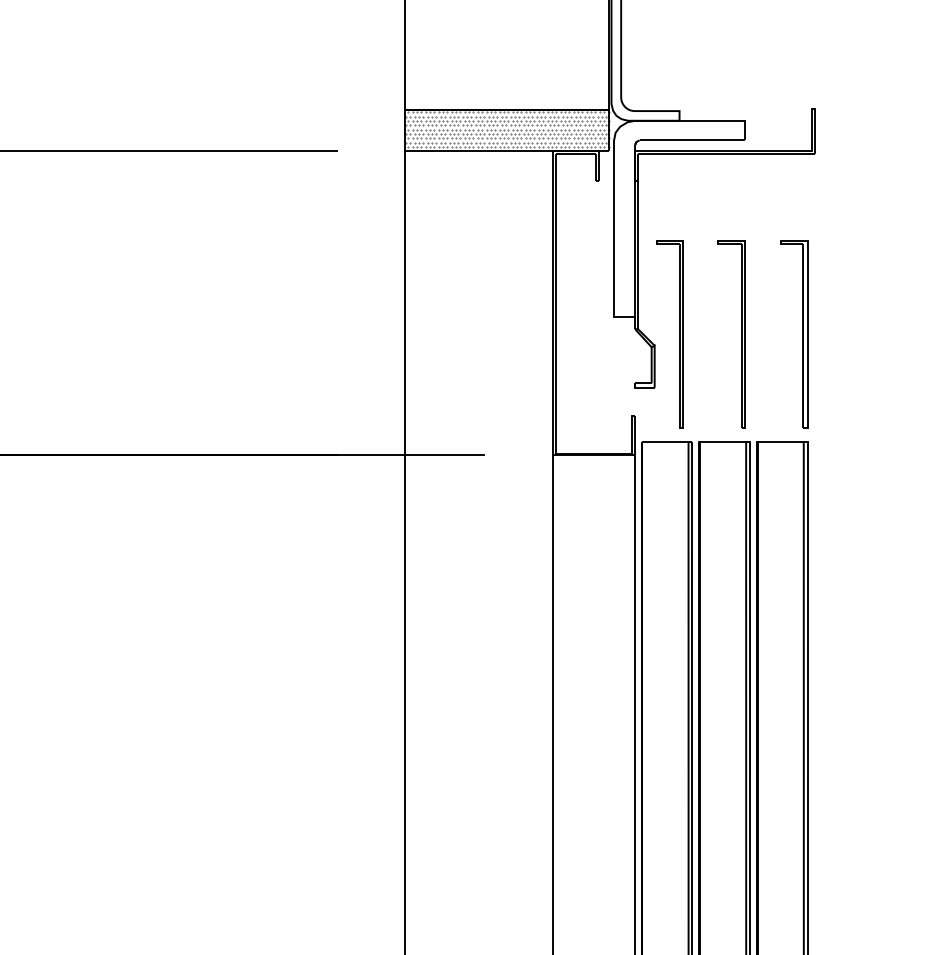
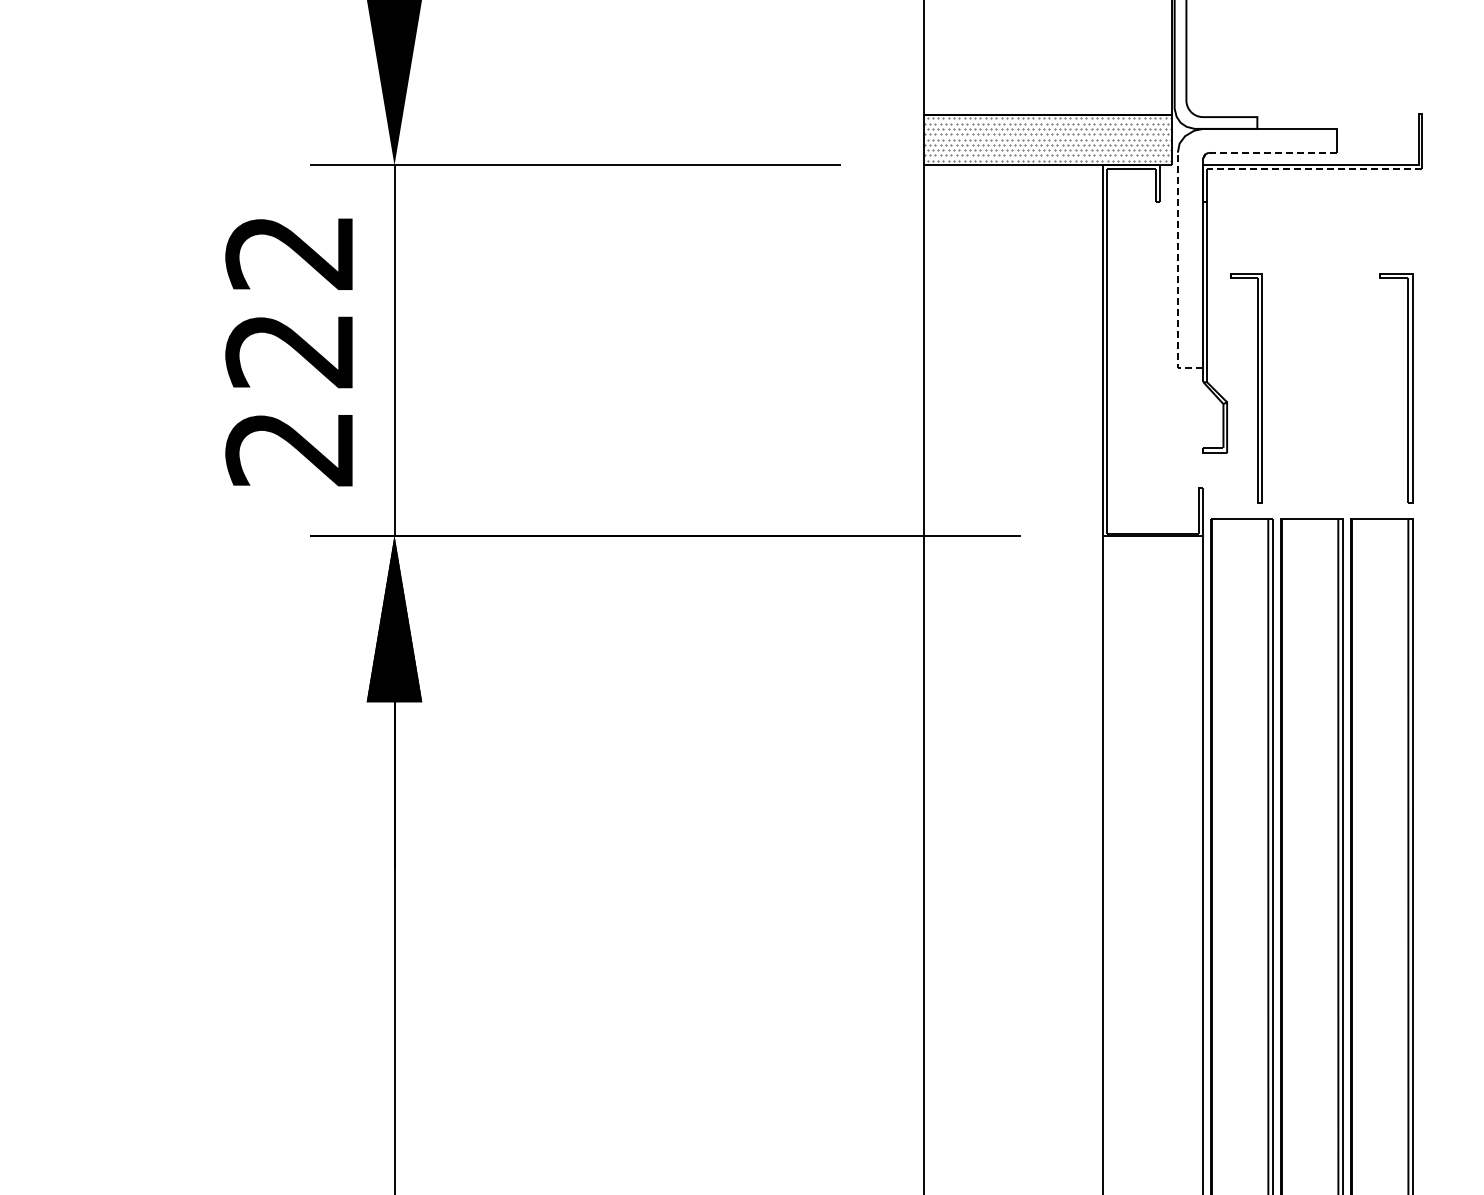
line: (692, 140) -> (1272, 152), solid -> dashed
line: (726, 154) -> (1314, 169), solid -> dashed
line: (613, 239) -> (1177, 273), solid -> dashed
part: (741, 334) -> (1332, 388), removed

